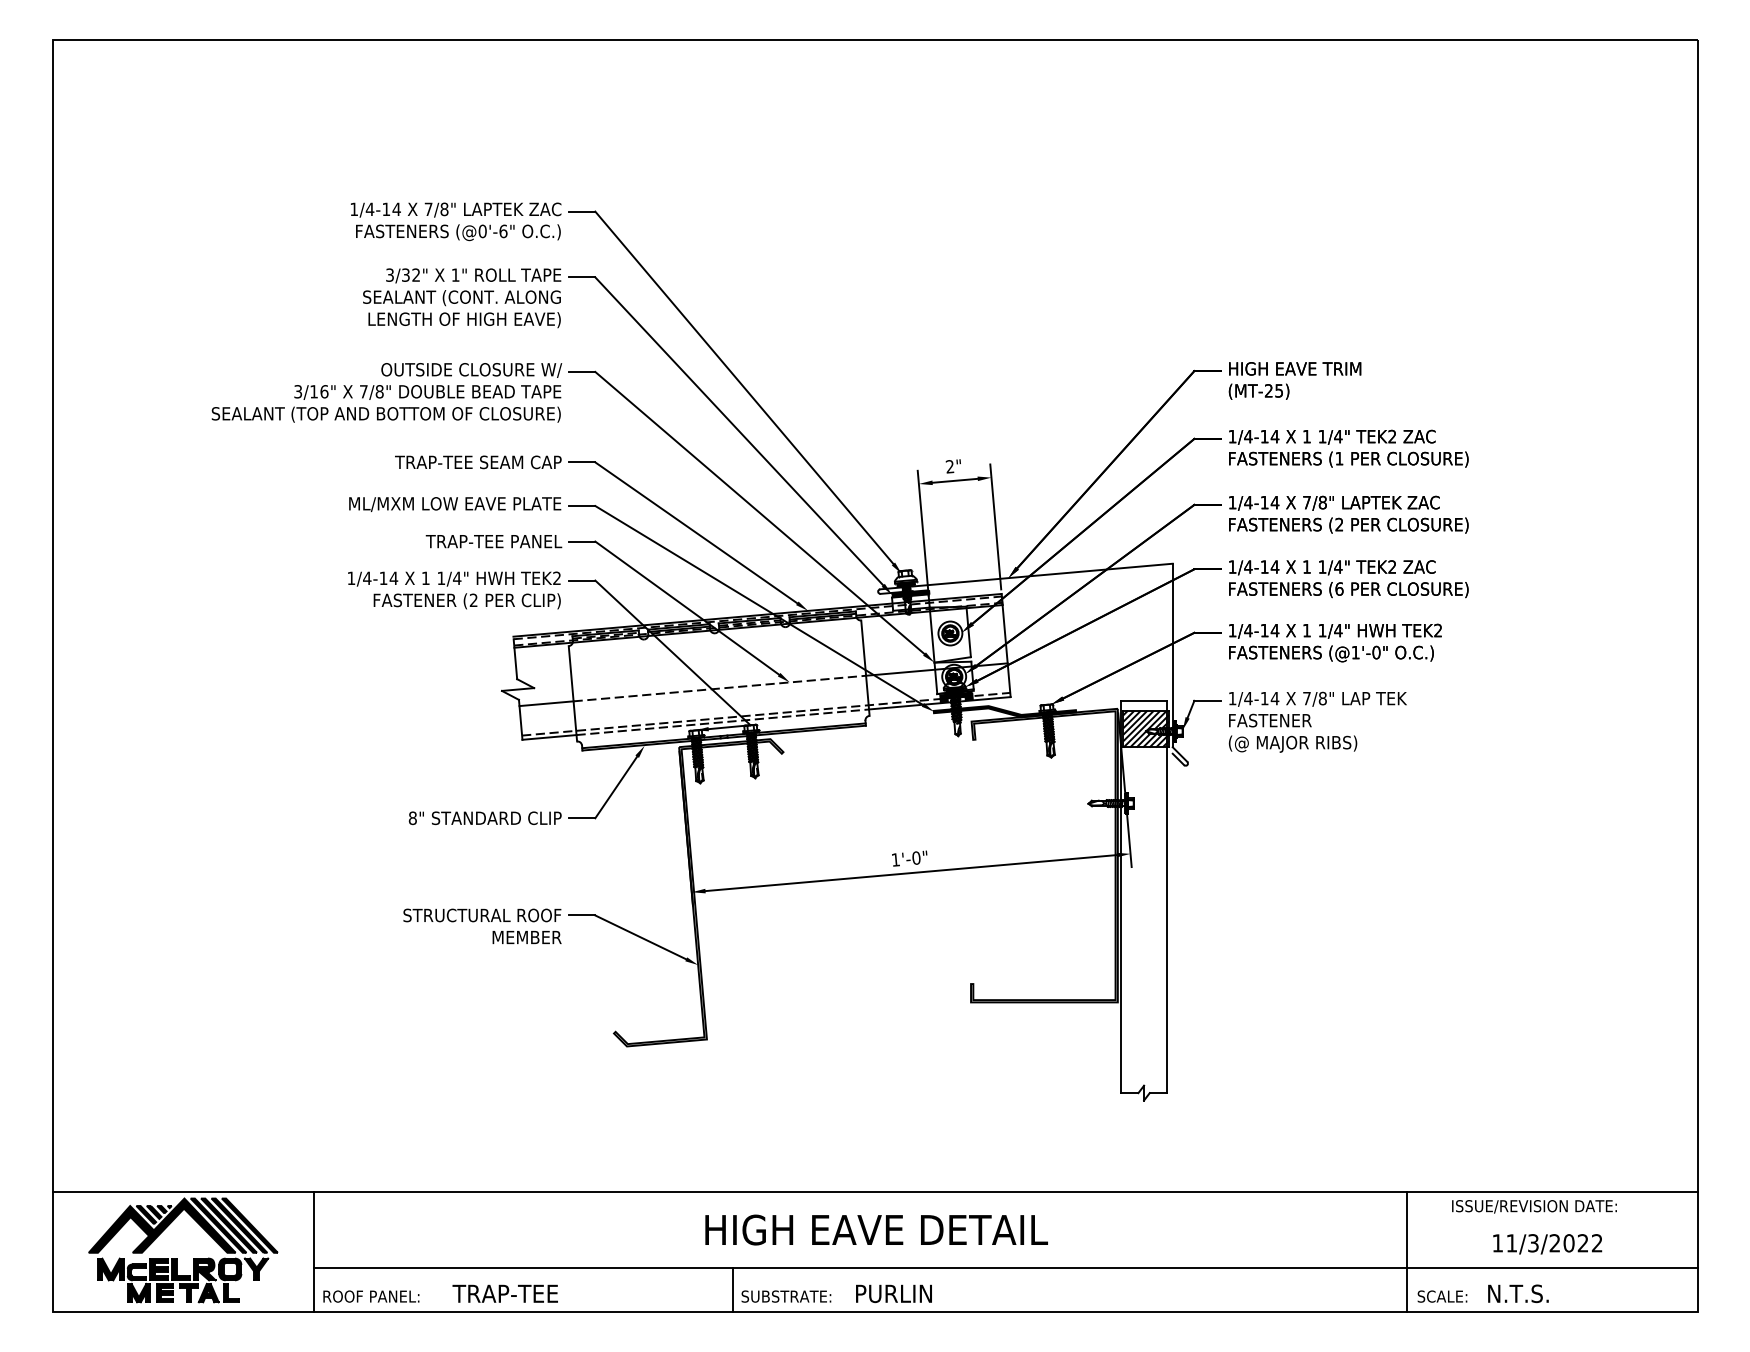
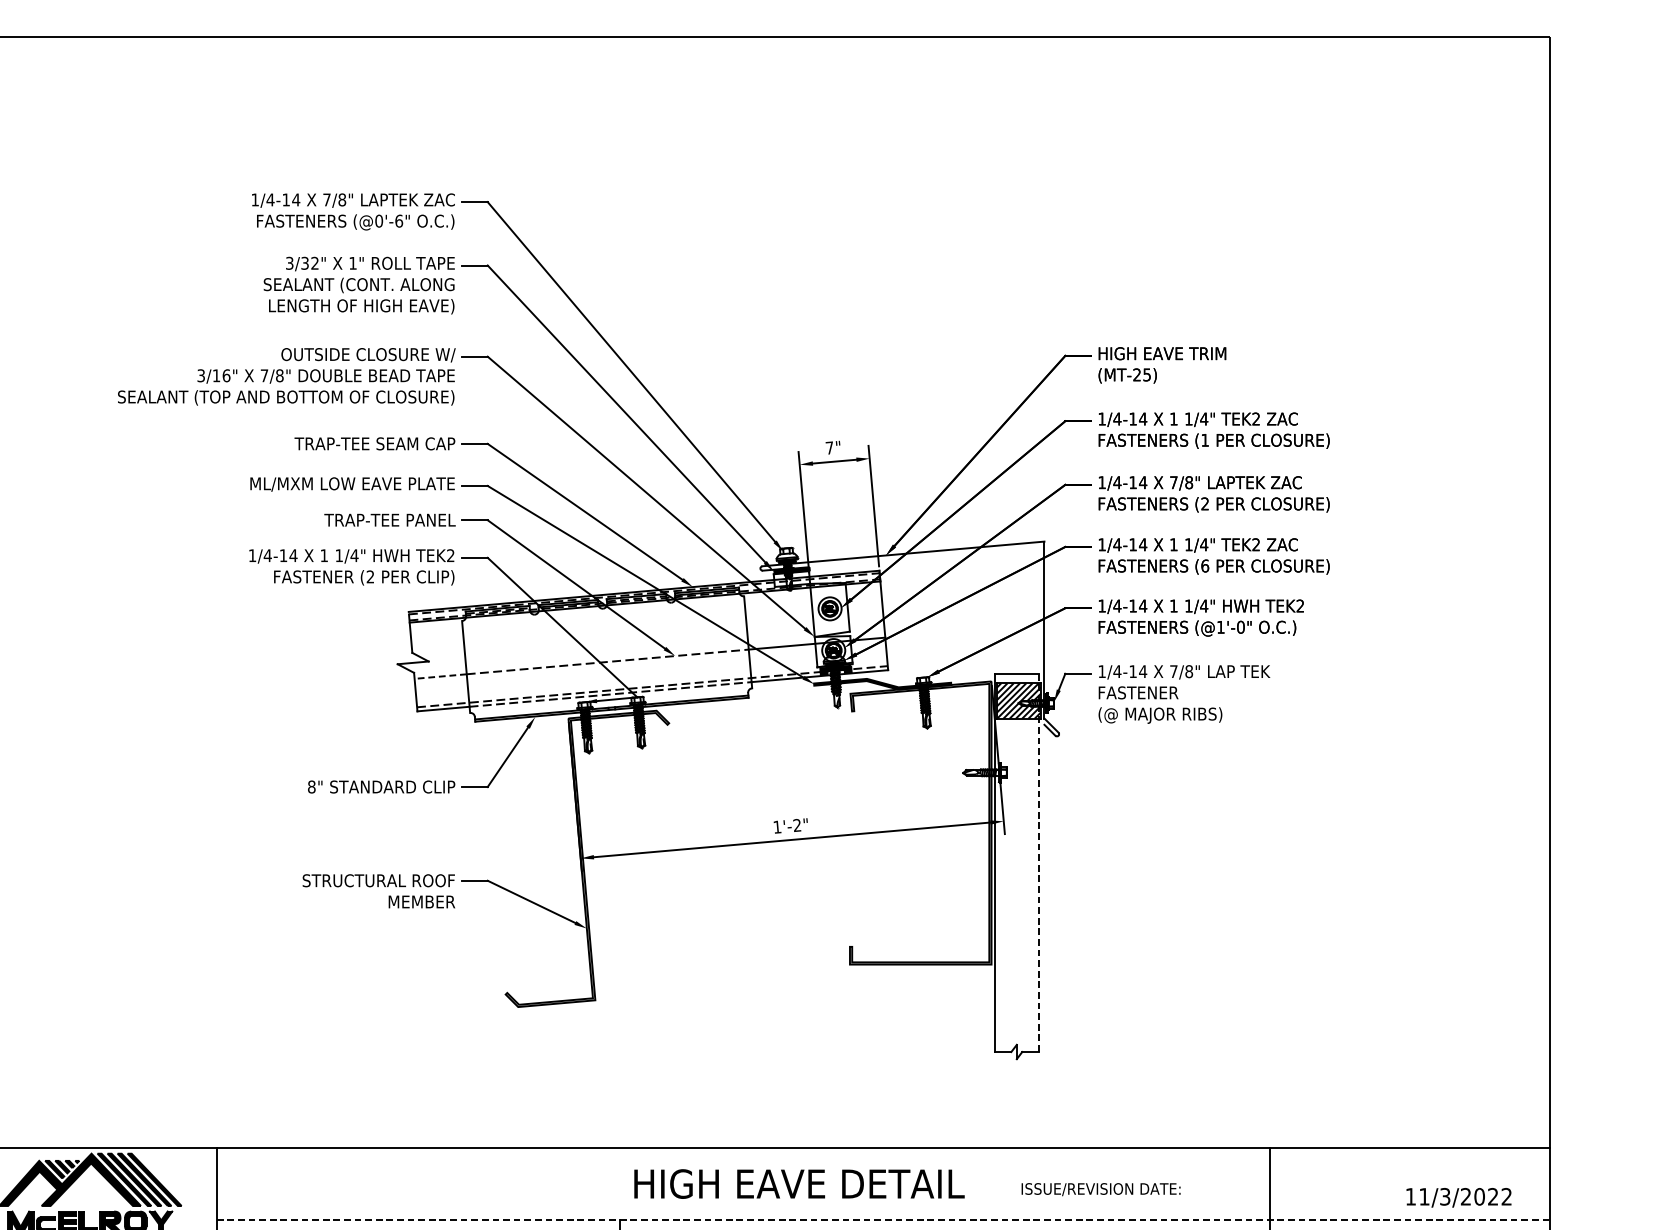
text: (949, 466) -> (829, 447), 2" -> 7"
line: (546, 703) -> (440, 676), solid -> dashed
text: (916, 857) -> (797, 824), 1'-0" -> 1'-2"
line: (1167, 897) -> (1039, 863), solid -> dashed
text: (1534, 1206) -> (1101, 1189), moved
text: (876, 1229) -> (799, 1183), moved
text: (1547, 1244) -> (1458, 1197), moved
line: (1005, 1267) -> (883, 1220), solid -> dashed

